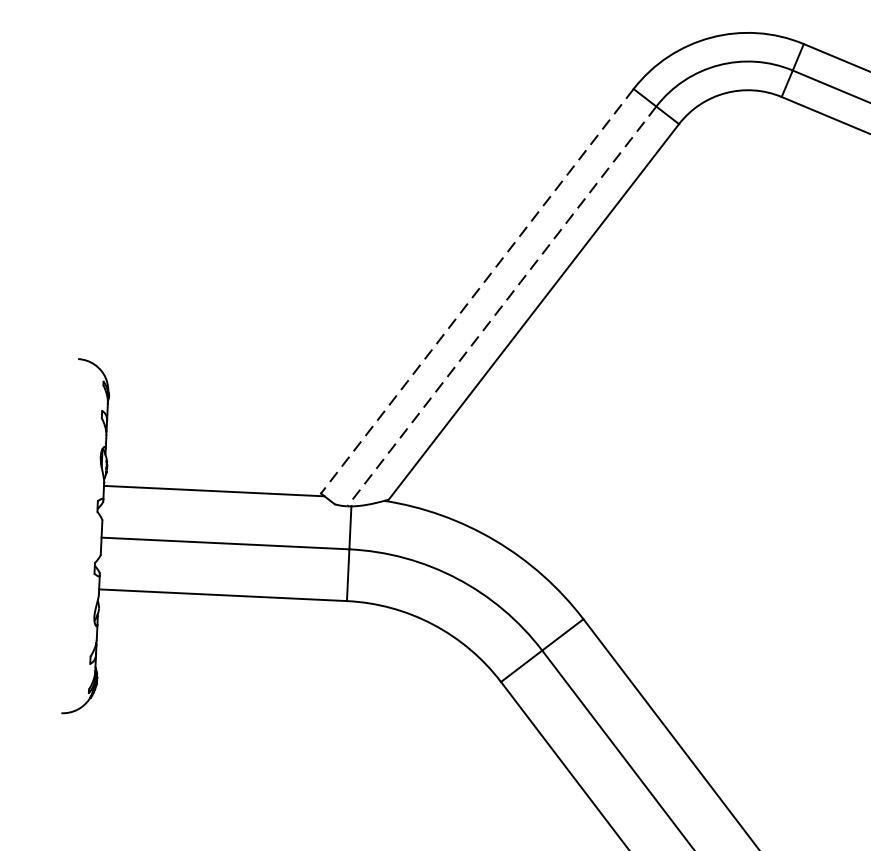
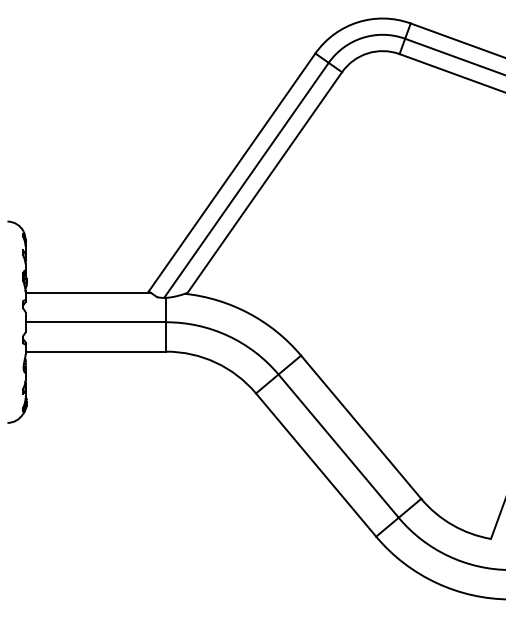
line: (476, 291) -> (231, 172), dashed -> solid
line: (501, 306) -> (246, 180), dashed -> solid

